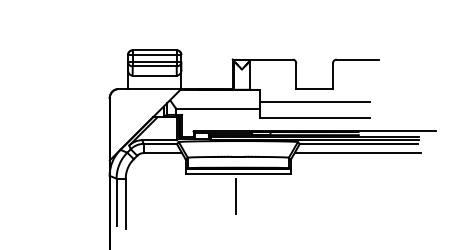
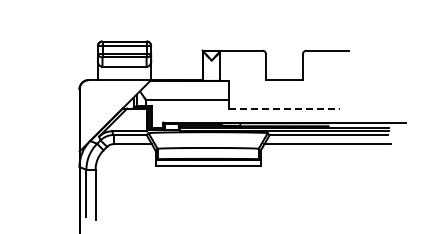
line: (314, 101) -> (284, 92), removed
line: (315, 118) -> (285, 109), solid -> dashed
line: (236, 196) -> (206, 187), removed

